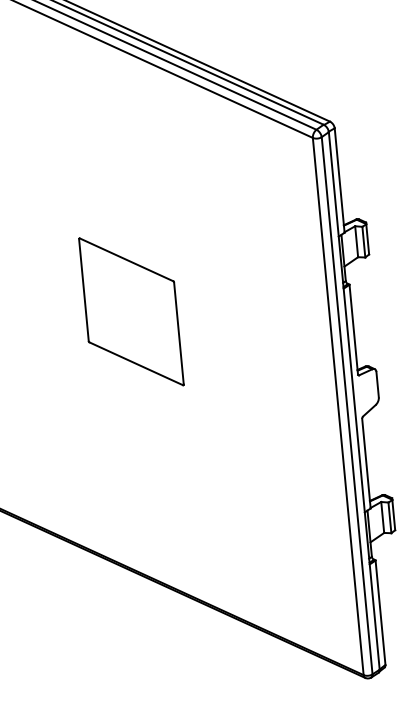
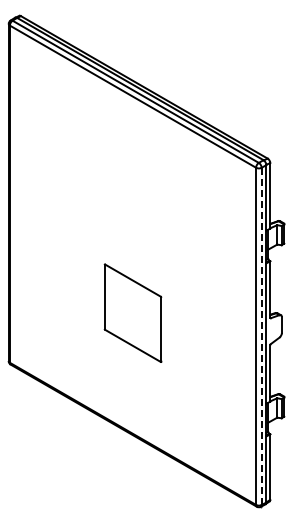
part: (130, 310) -> (132, 312), moved
line: (346, 405) -> (261, 336), solid -> dashed

